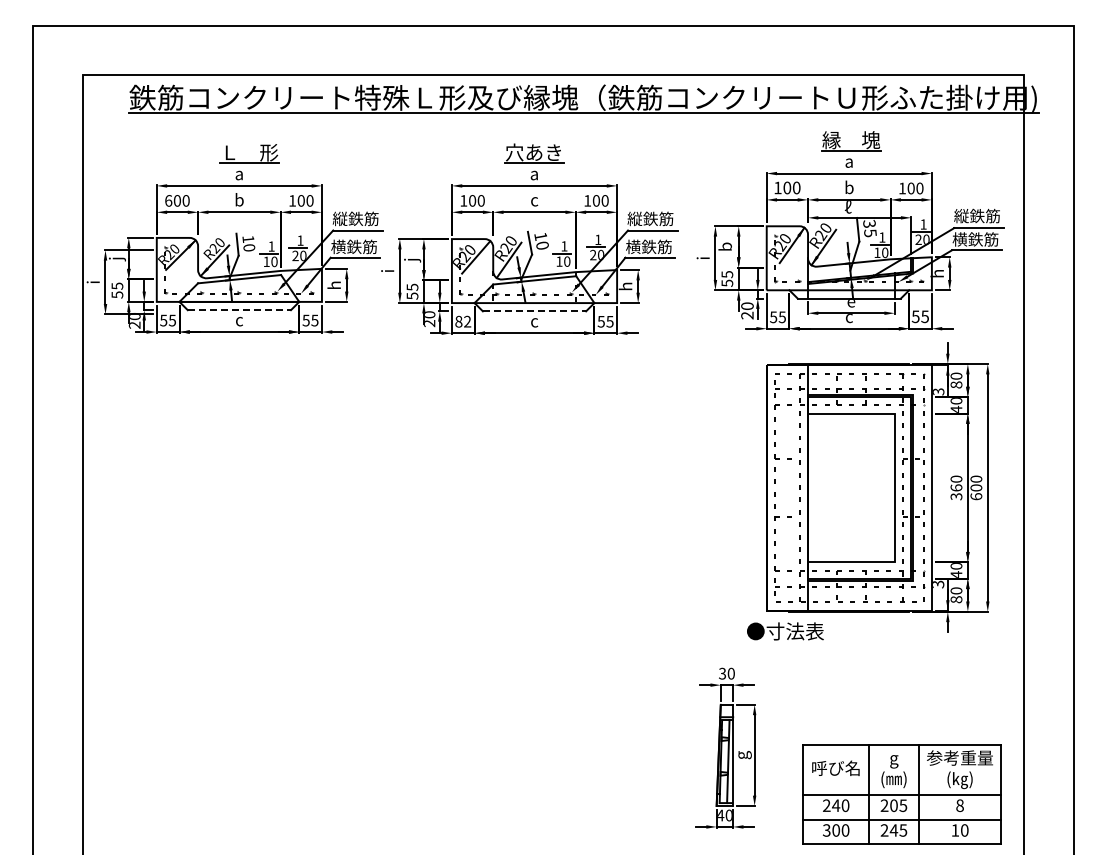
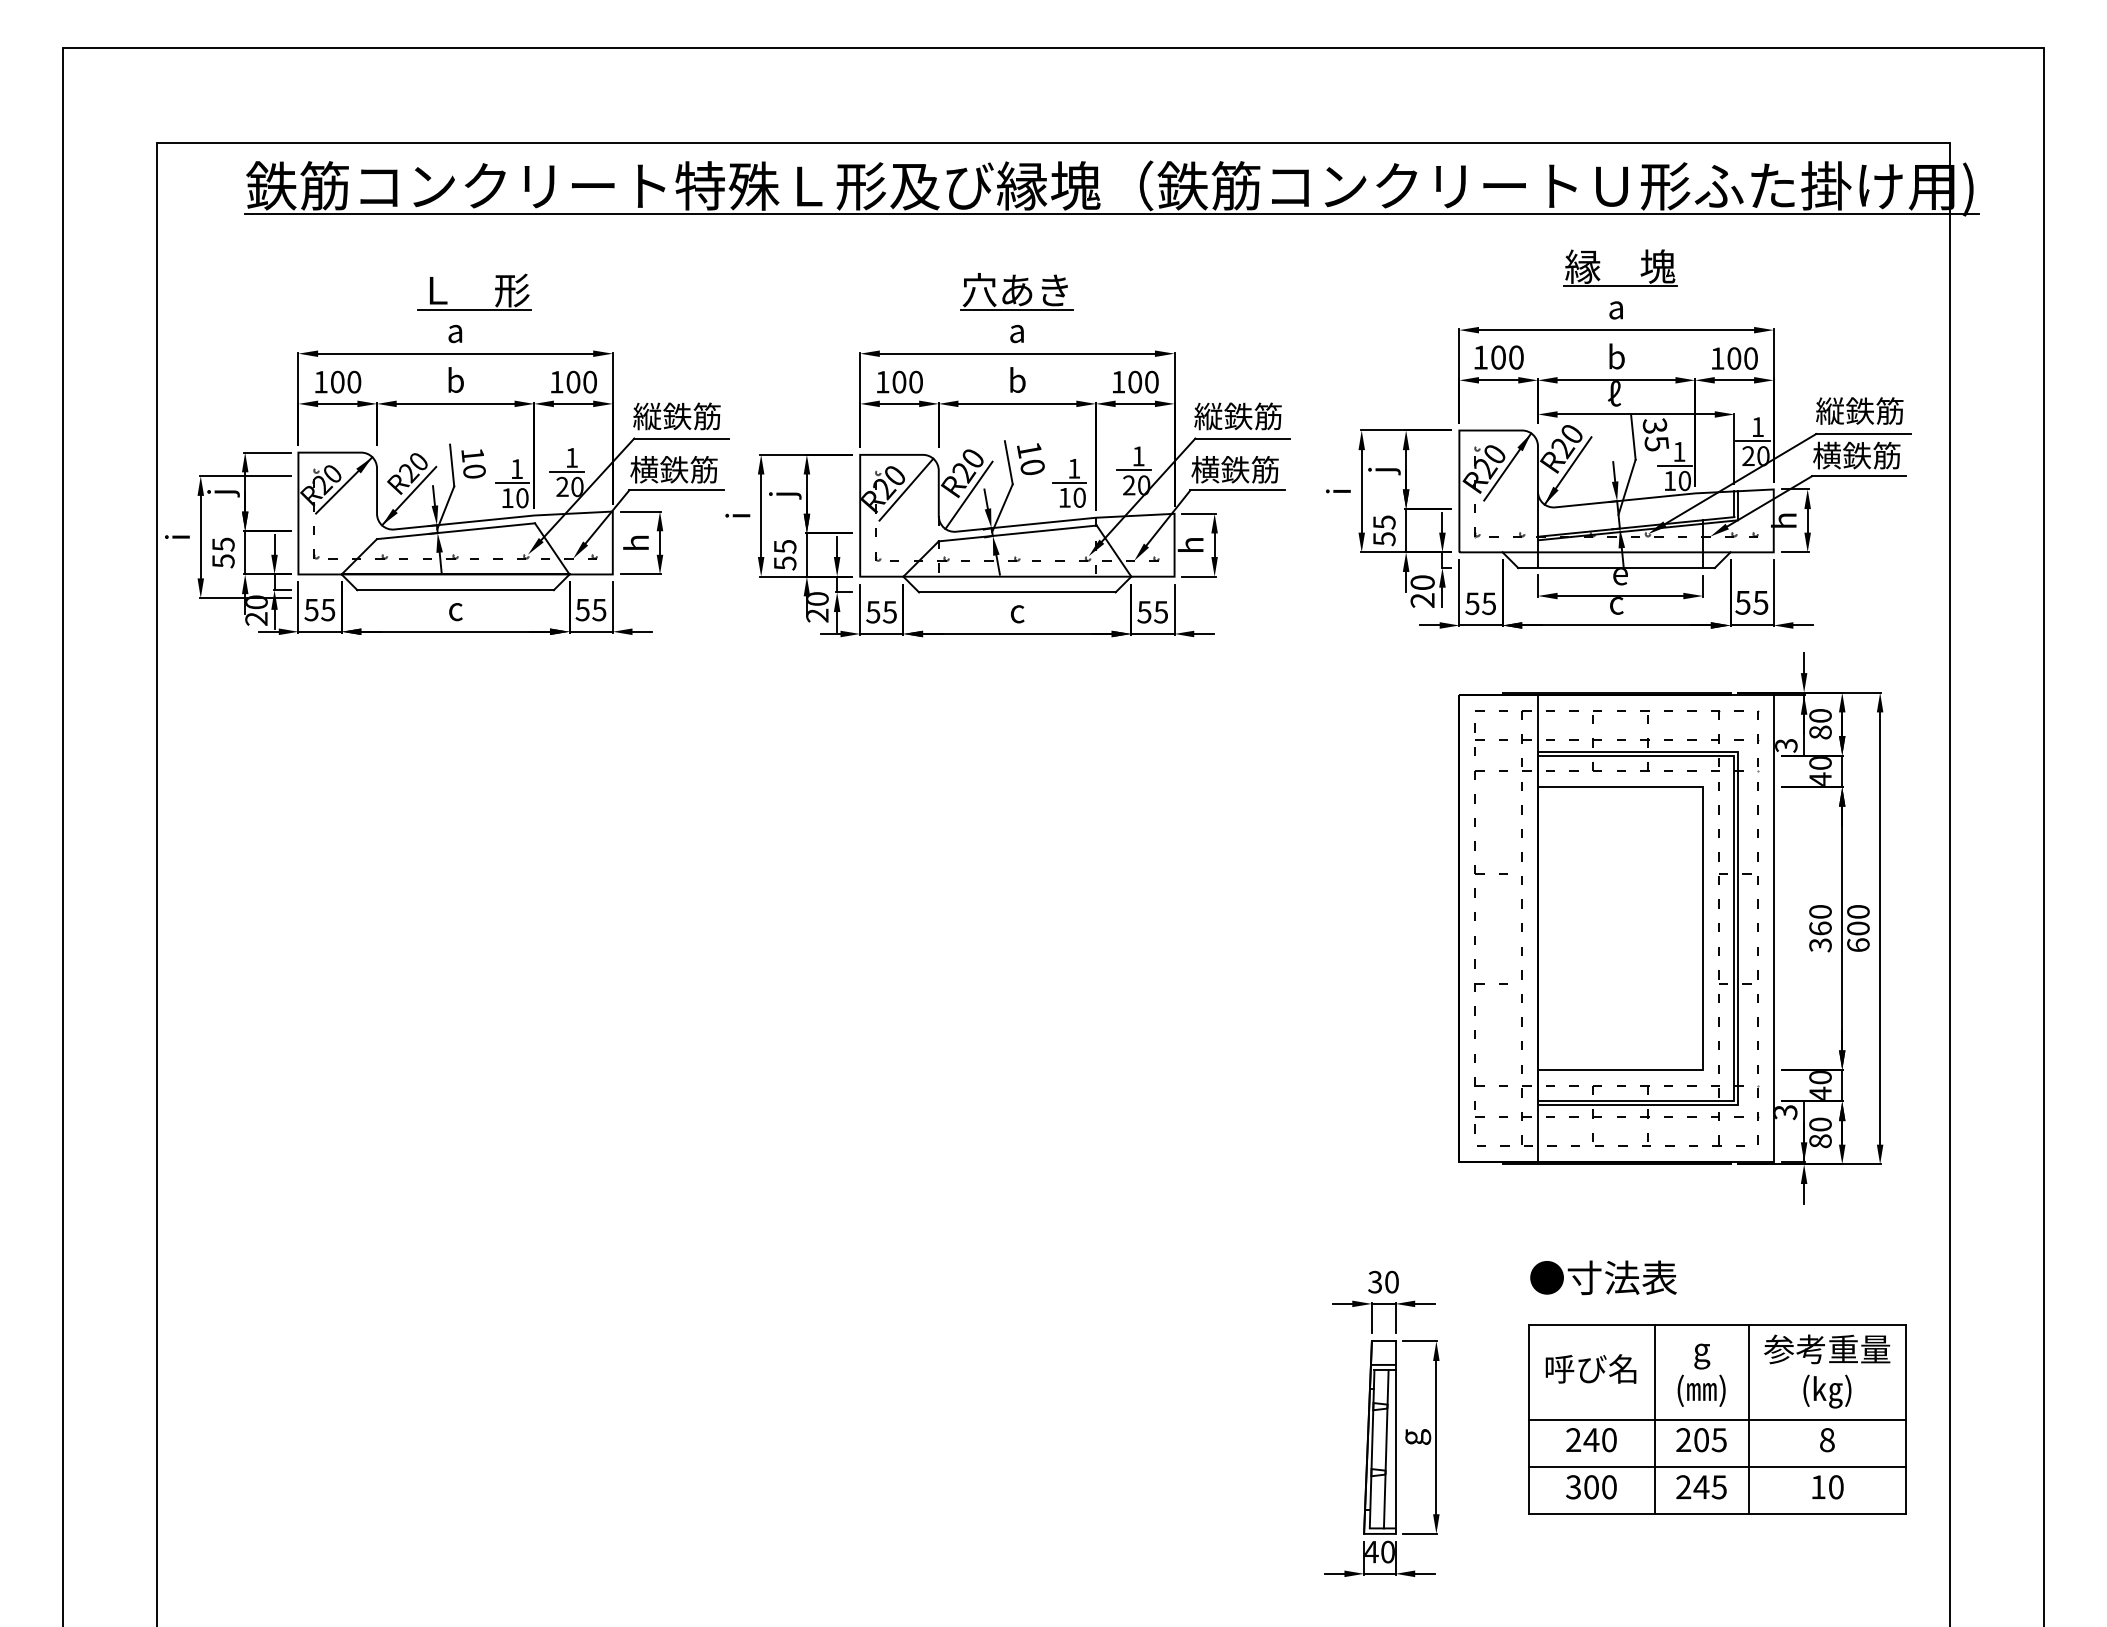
text: (534, 199) -> (1017, 379), c -> b
text: (168, 200) -> (320, 381), 600 -> 100
text: (726, 246) -> (1382, 468), b -> j
line: (239, 310) -> (455, 590), dashed -> solid
line: (534, 311) -> (1017, 592), dashed -> solid
text: (463, 321) -> (882, 611), 82 -> 55
text: (785, 631) -> (1603, 1277), moved
part: (901, 794) -> (1715, 1418), moved

